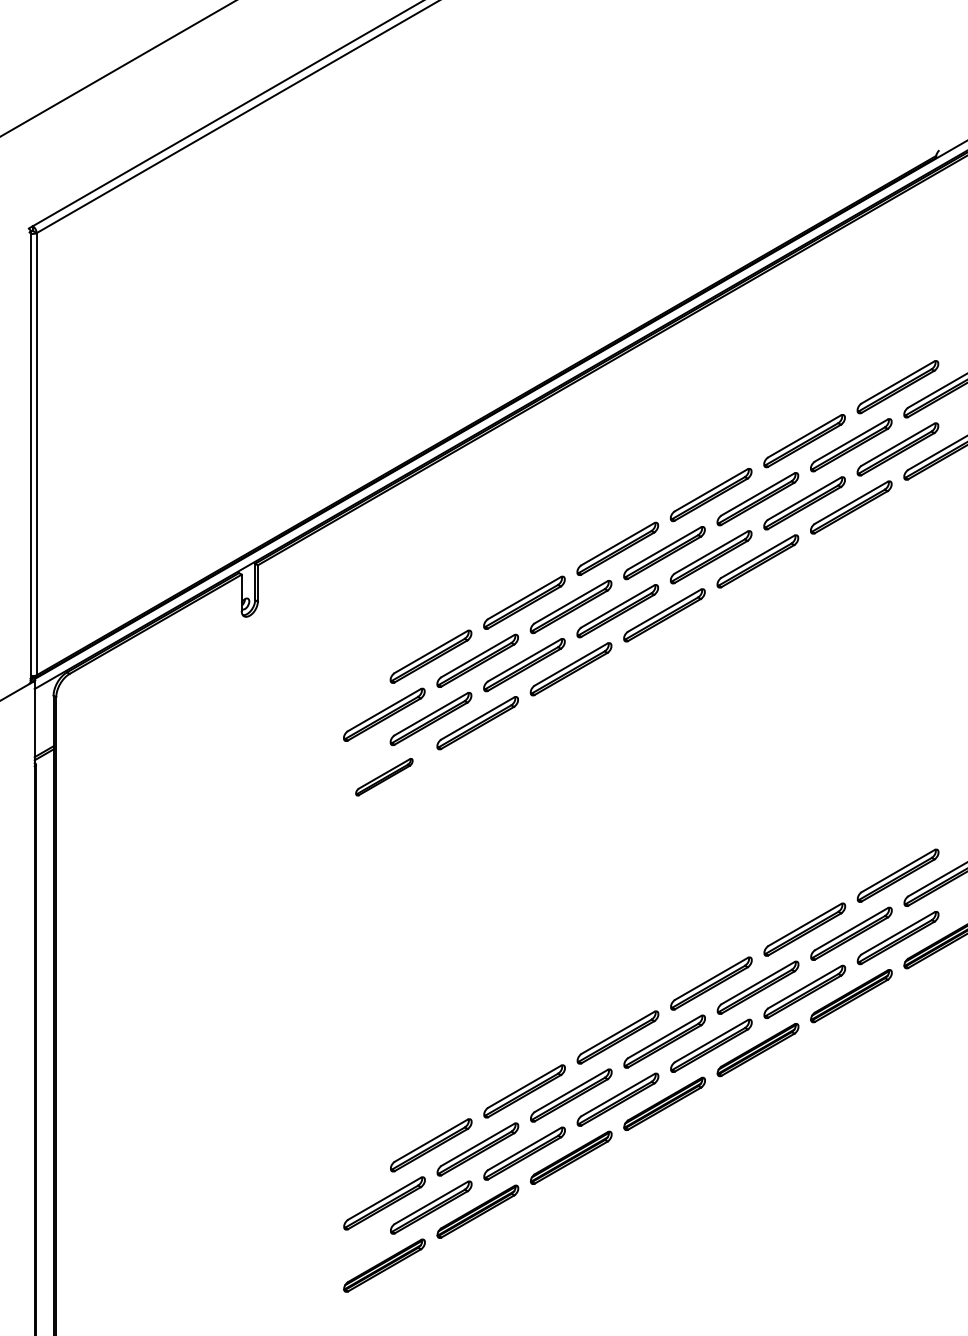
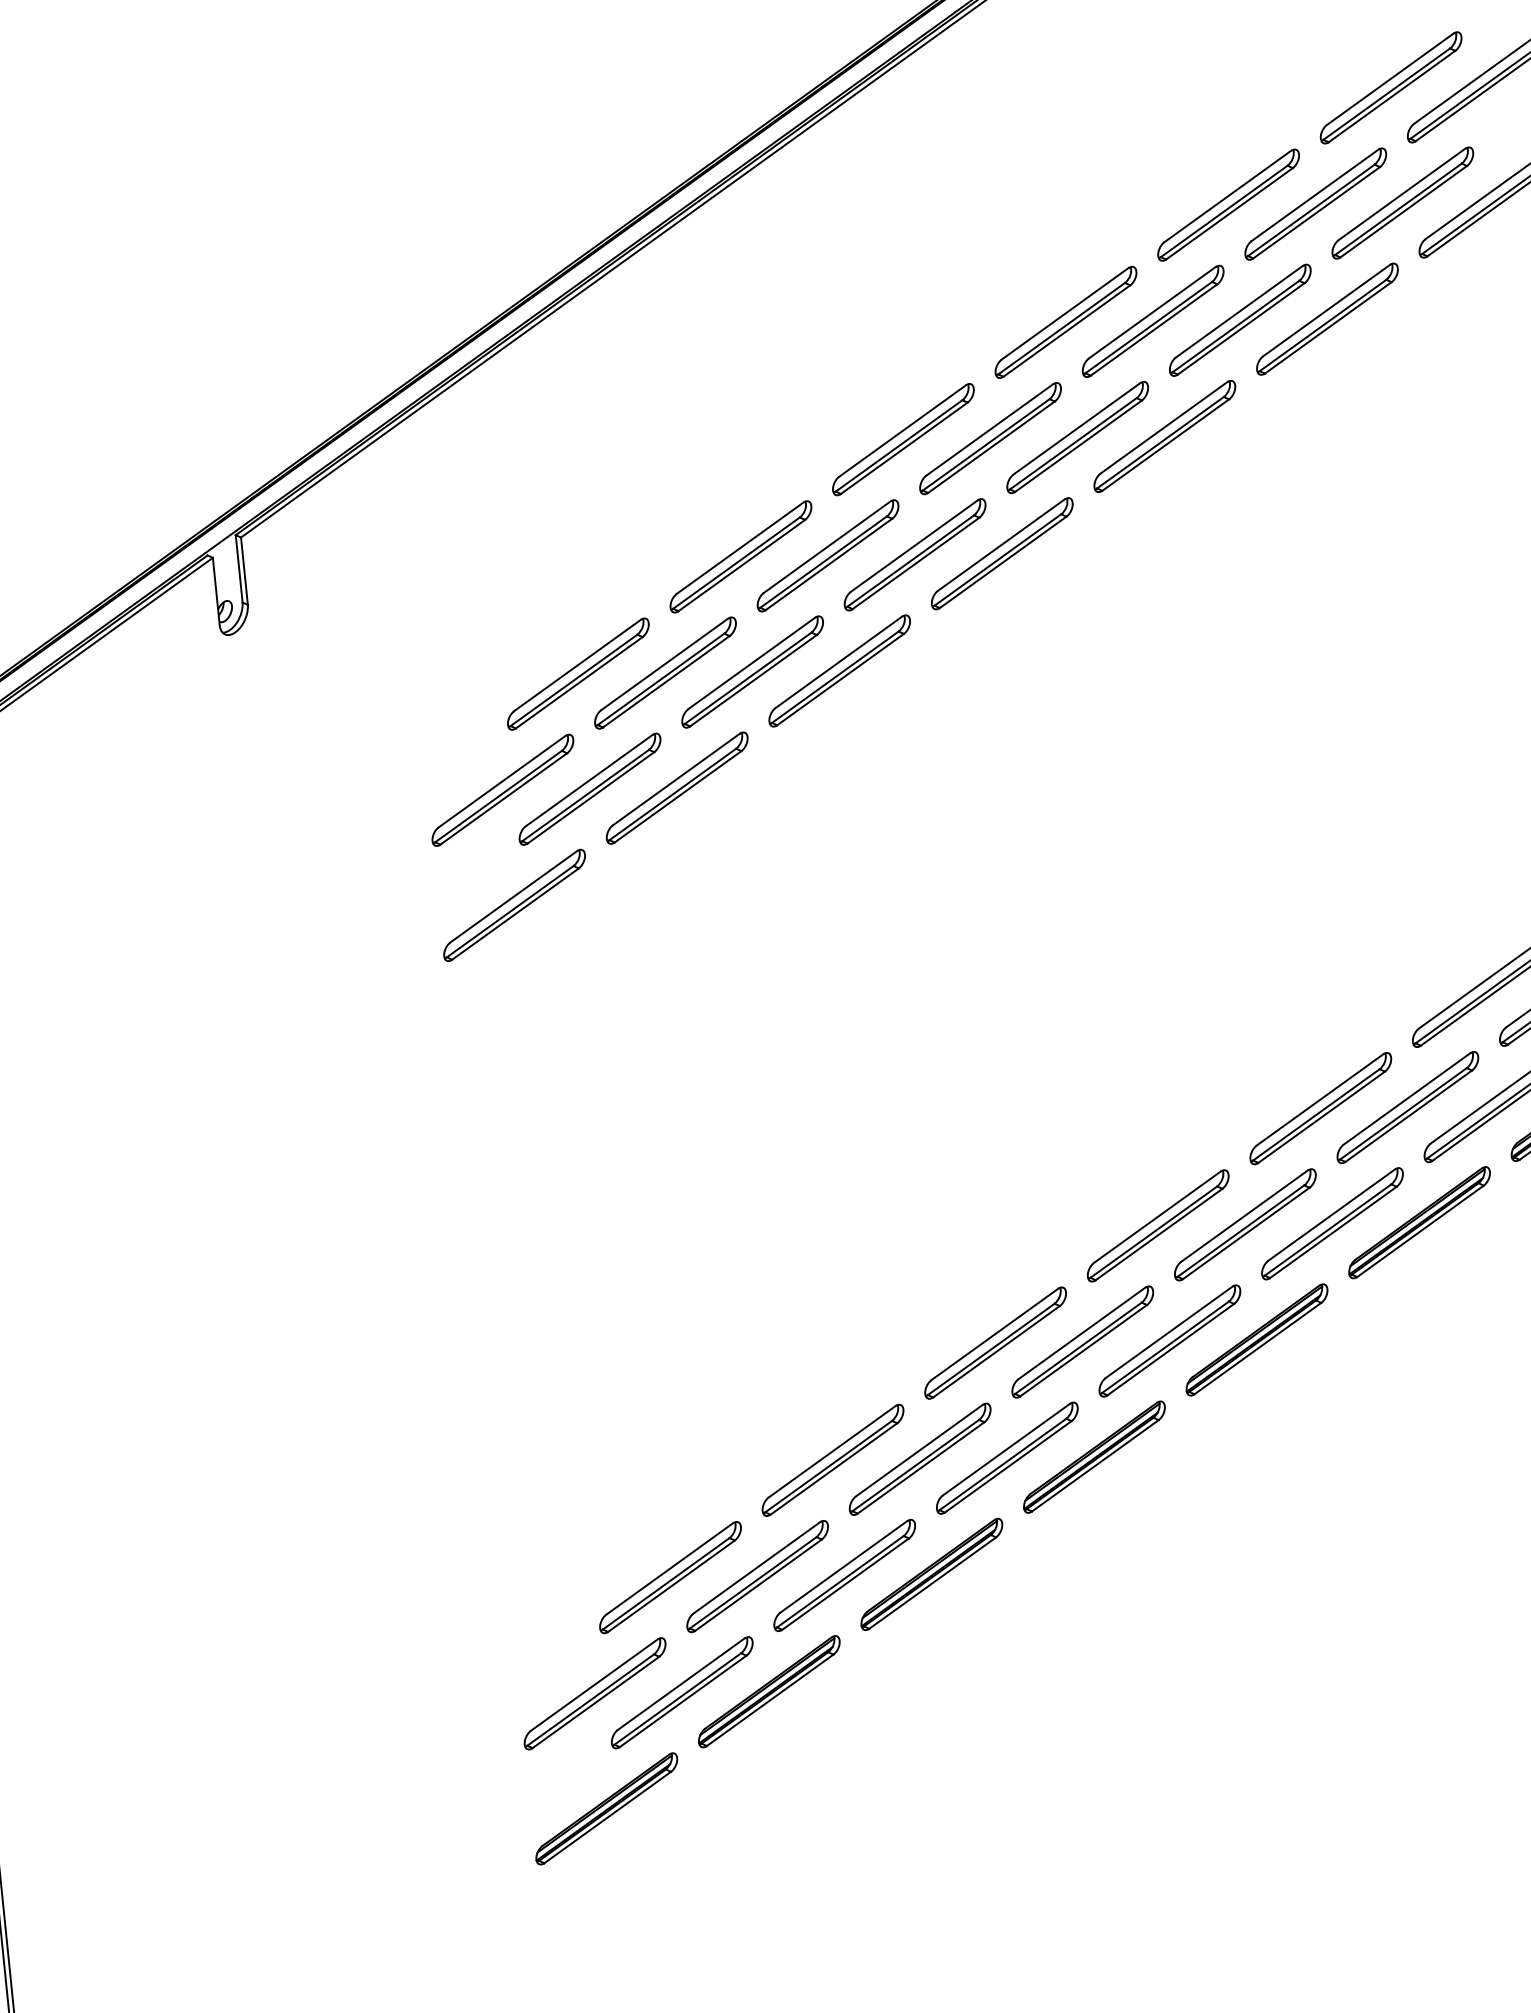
part: (384, 777) -> (514, 906), size x1.43

